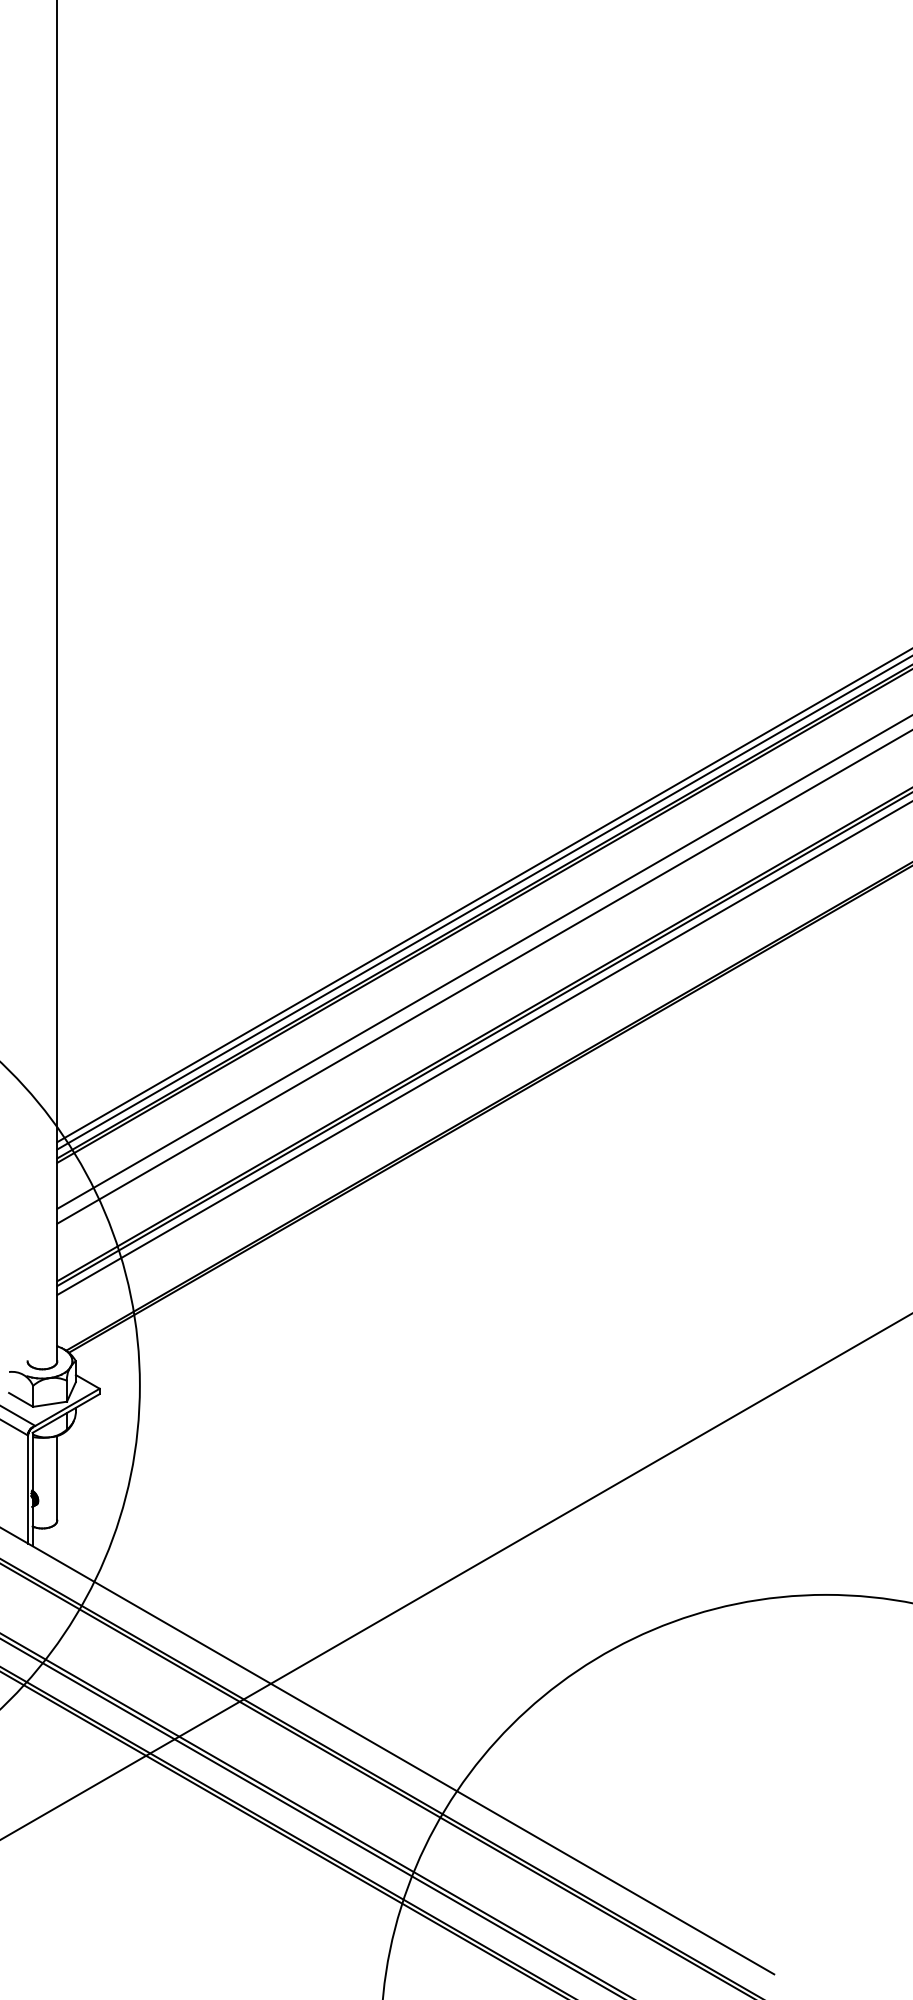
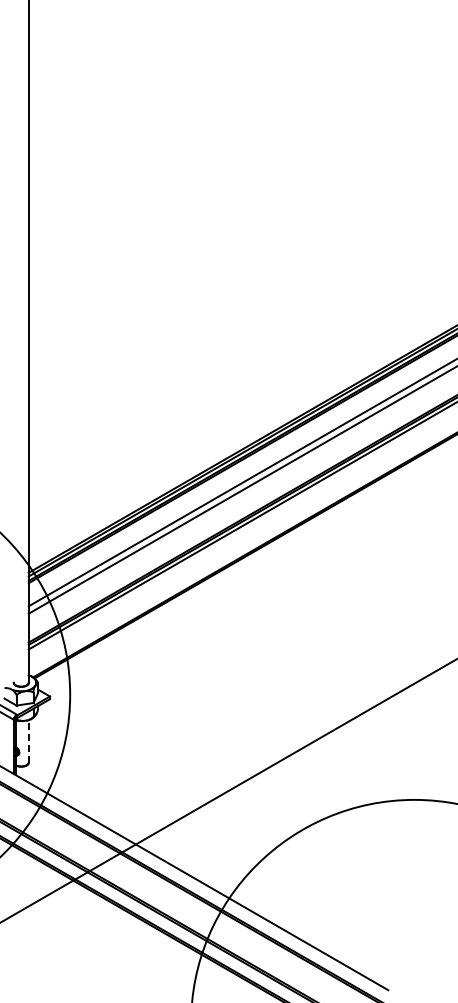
line: (56, 1476) -> (28, 740), solid -> dashed

